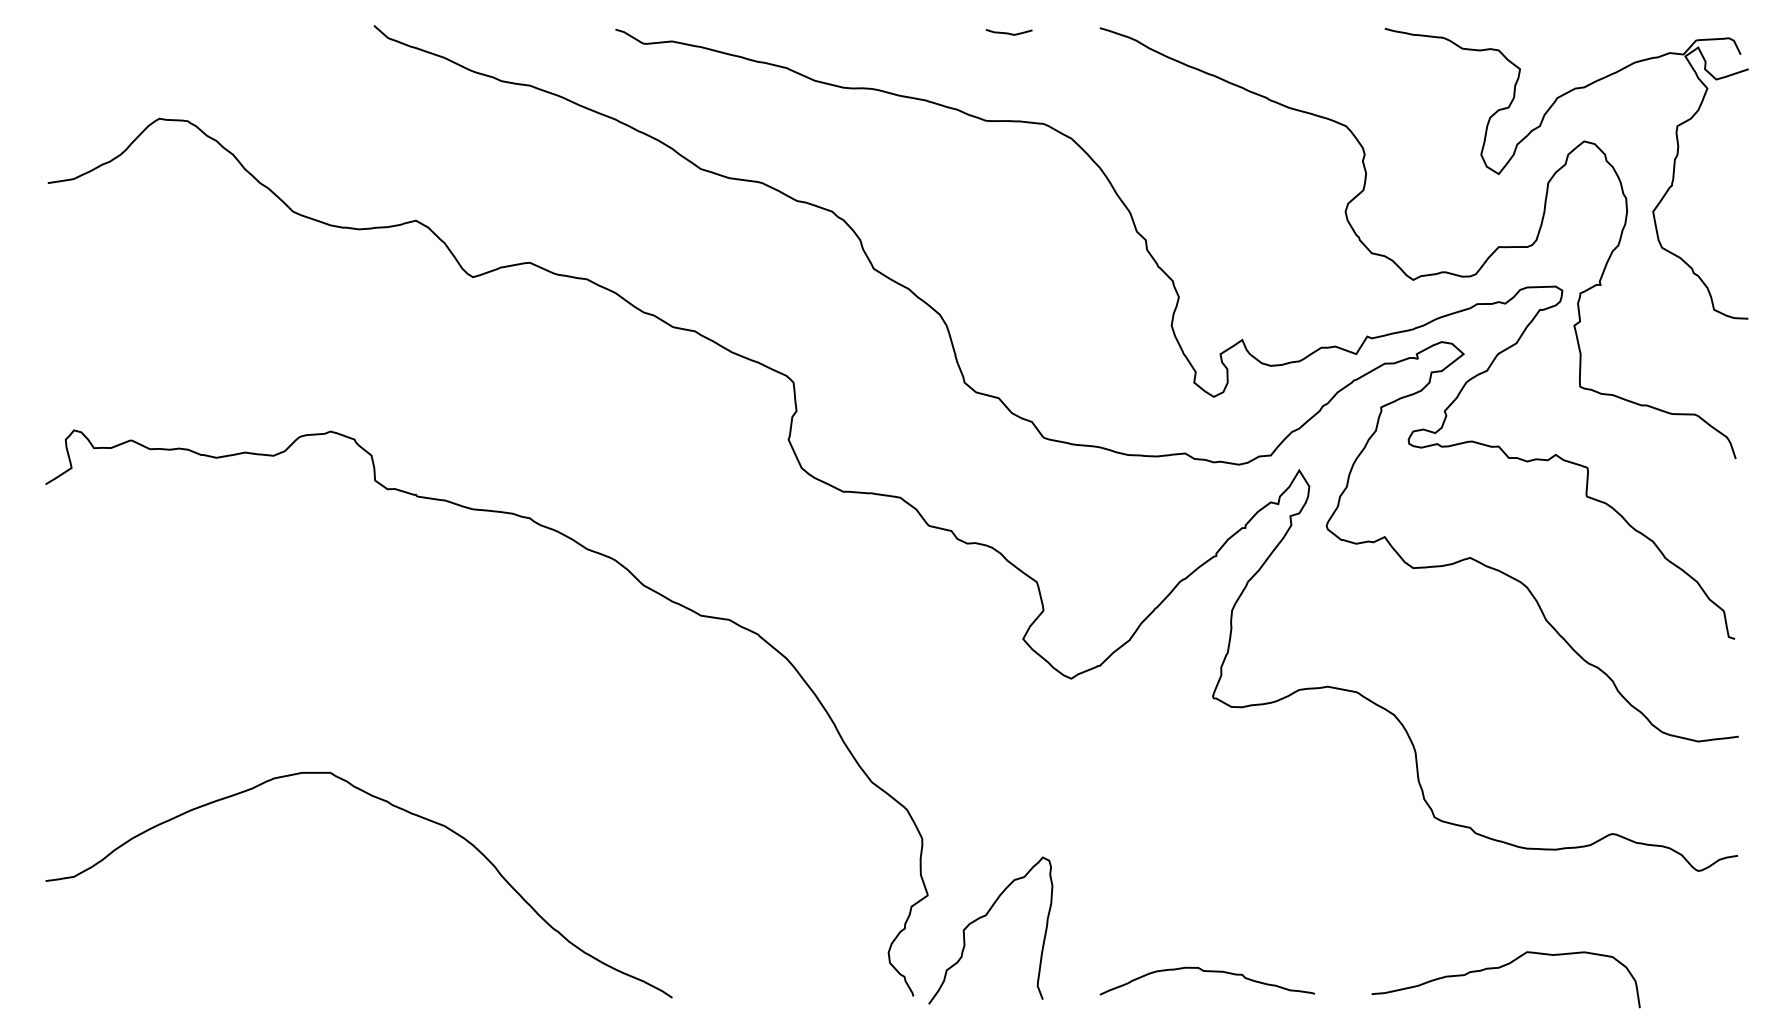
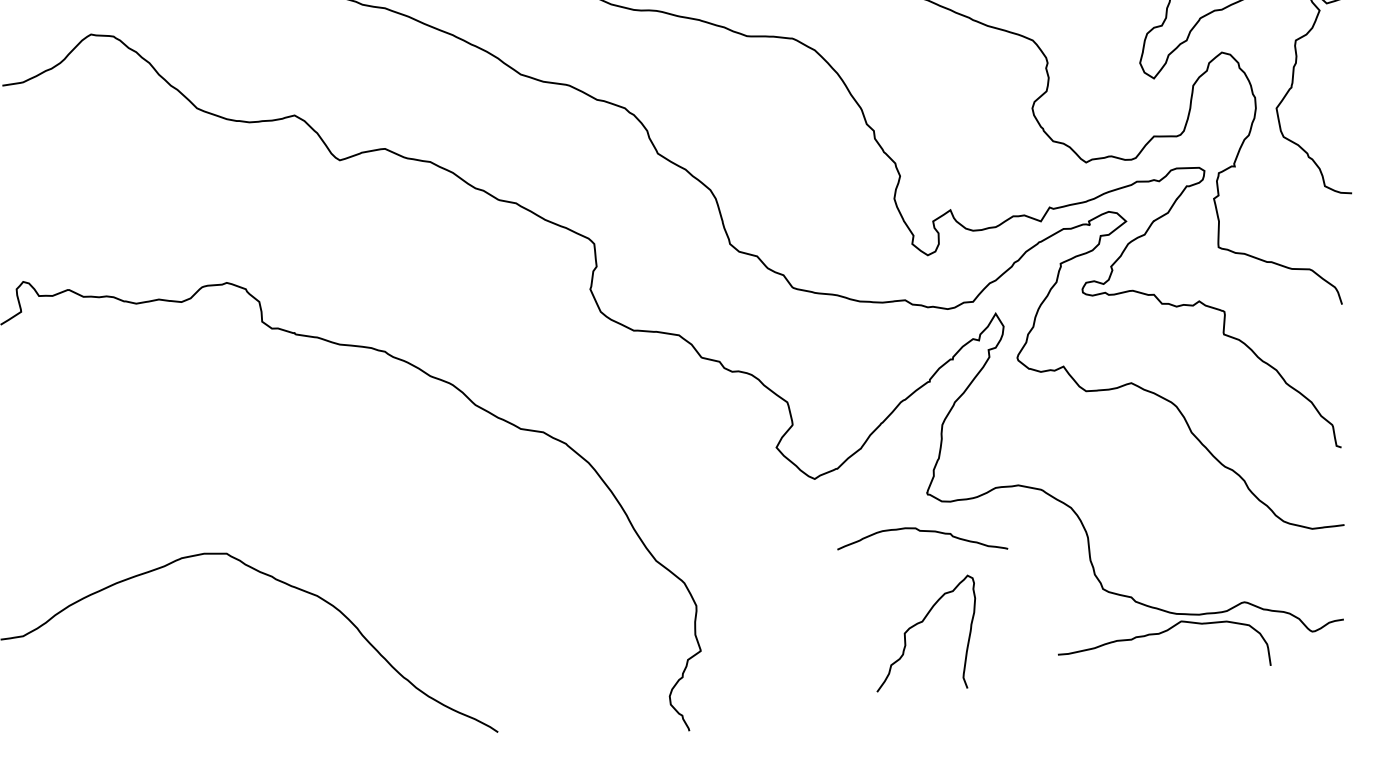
curve: (986, 916) -> (922, 622), moved
curve: (1500, 968) -> (1160, 634), moved
curve: (1207, 972) -> (922, 532), moved

